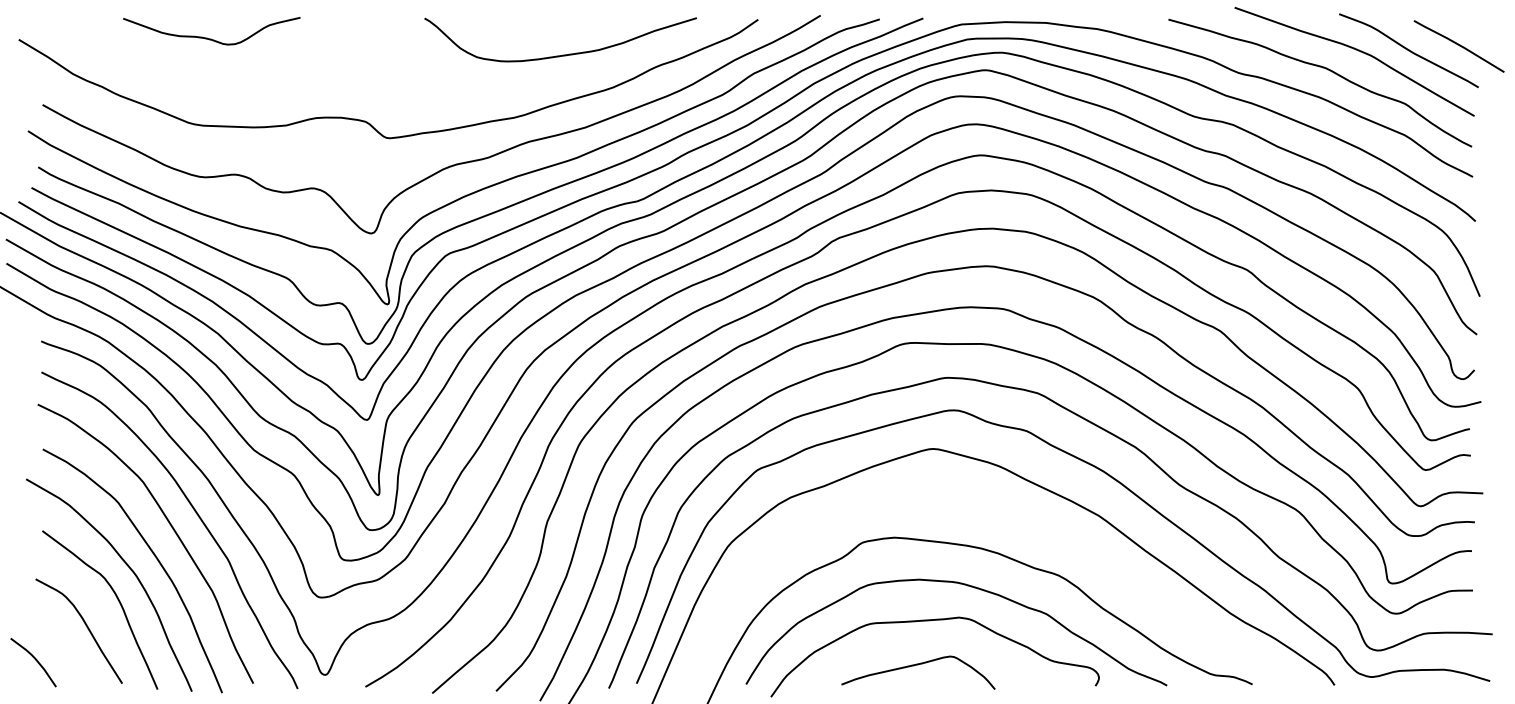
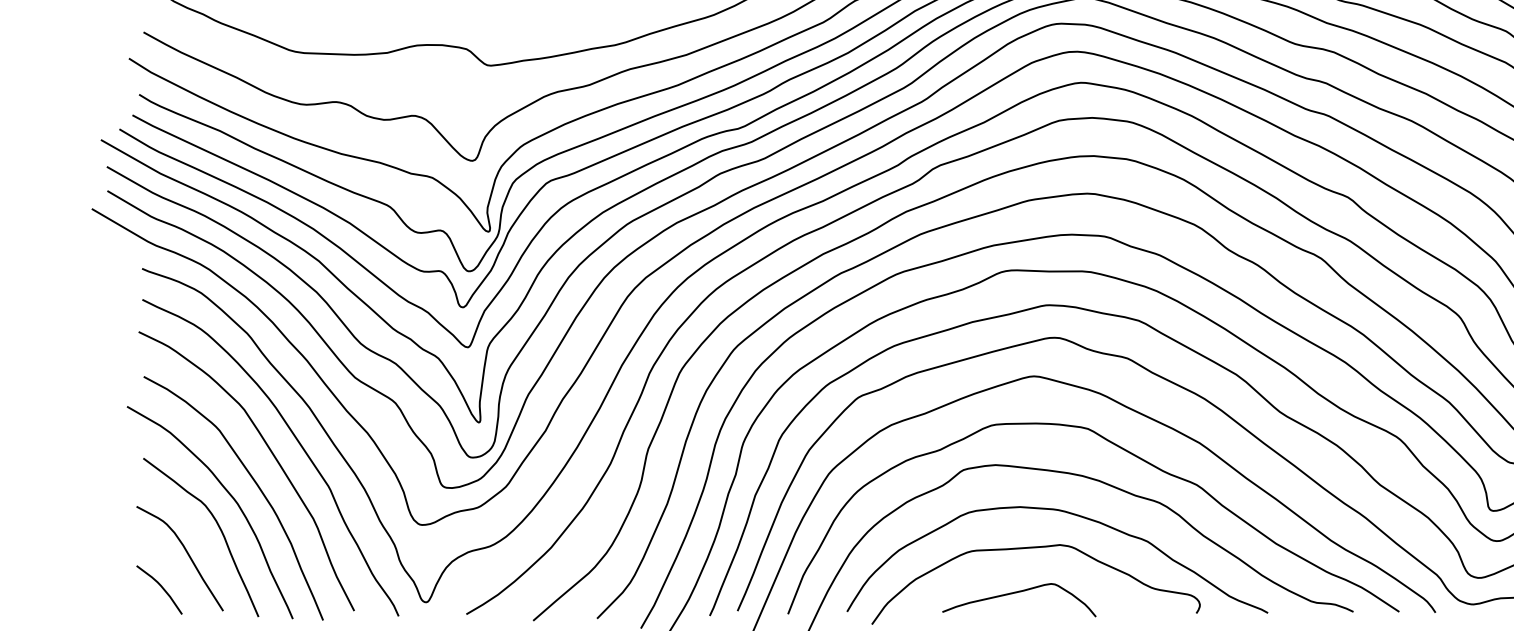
curve: (1030, 527) -> (1131, 454), added
curve: (35, 660) -> (161, 587), moved

